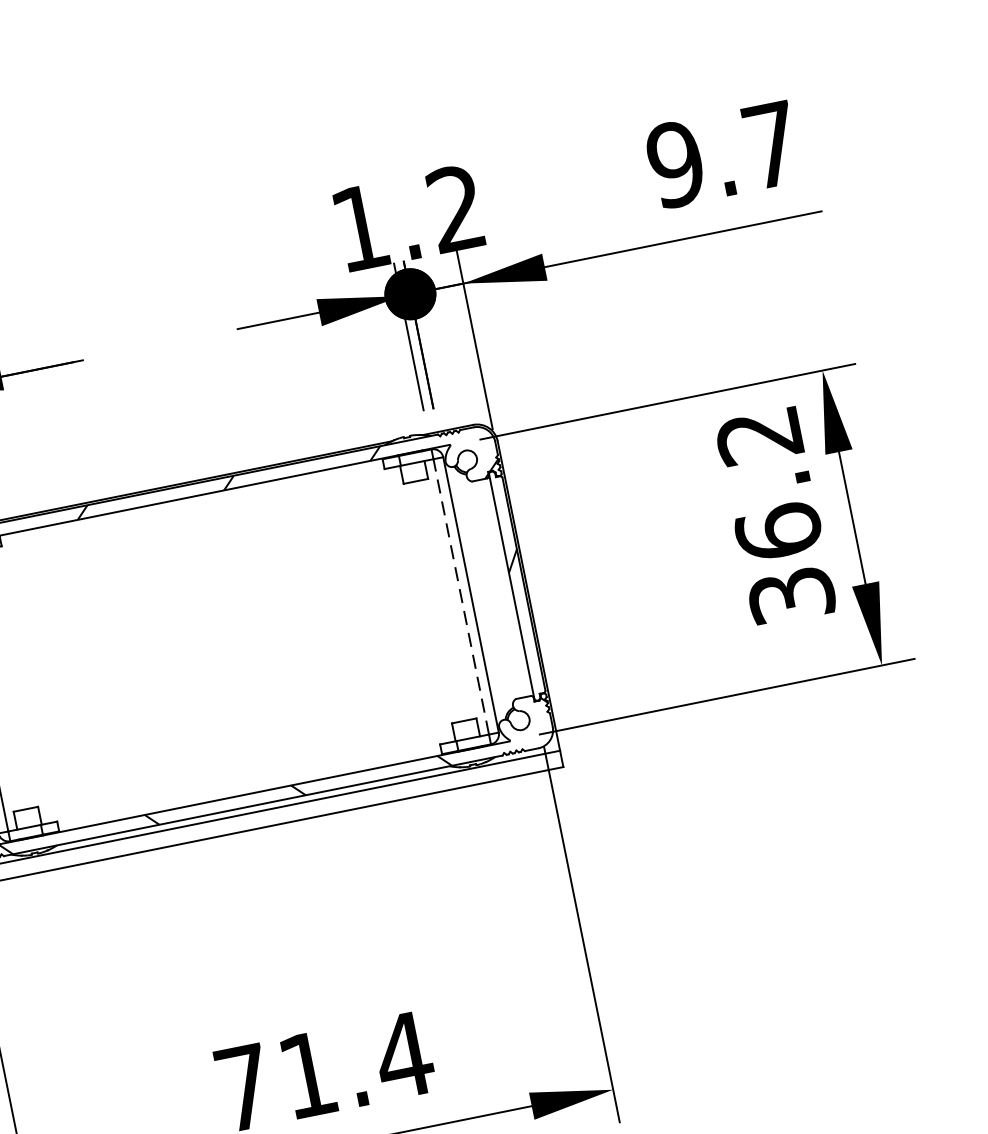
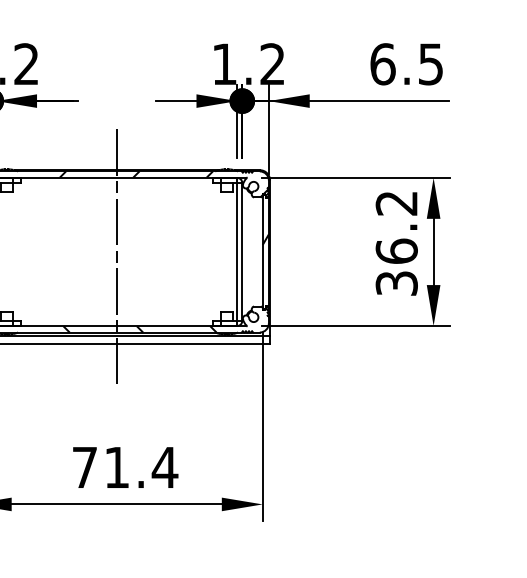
text: (722, 155) -> (406, 64), 9.7 -> 6.5
line: (461, 595) -> (237, 251), dashed -> solid
line: (222, 654) -> (116, 256), added

